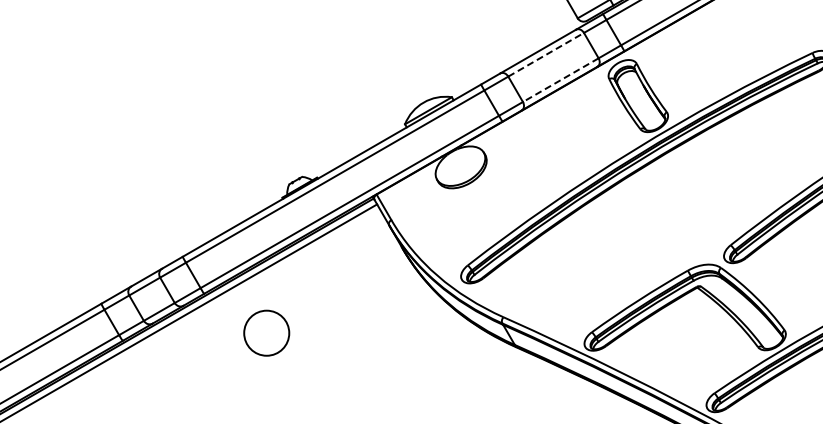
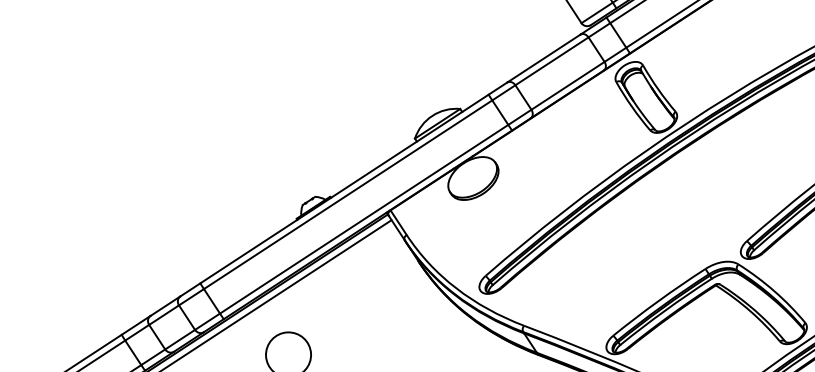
line: (546, 54) -> (552, 61), dashed -> solid
line: (560, 80) -> (567, 86), dashed -> solid

